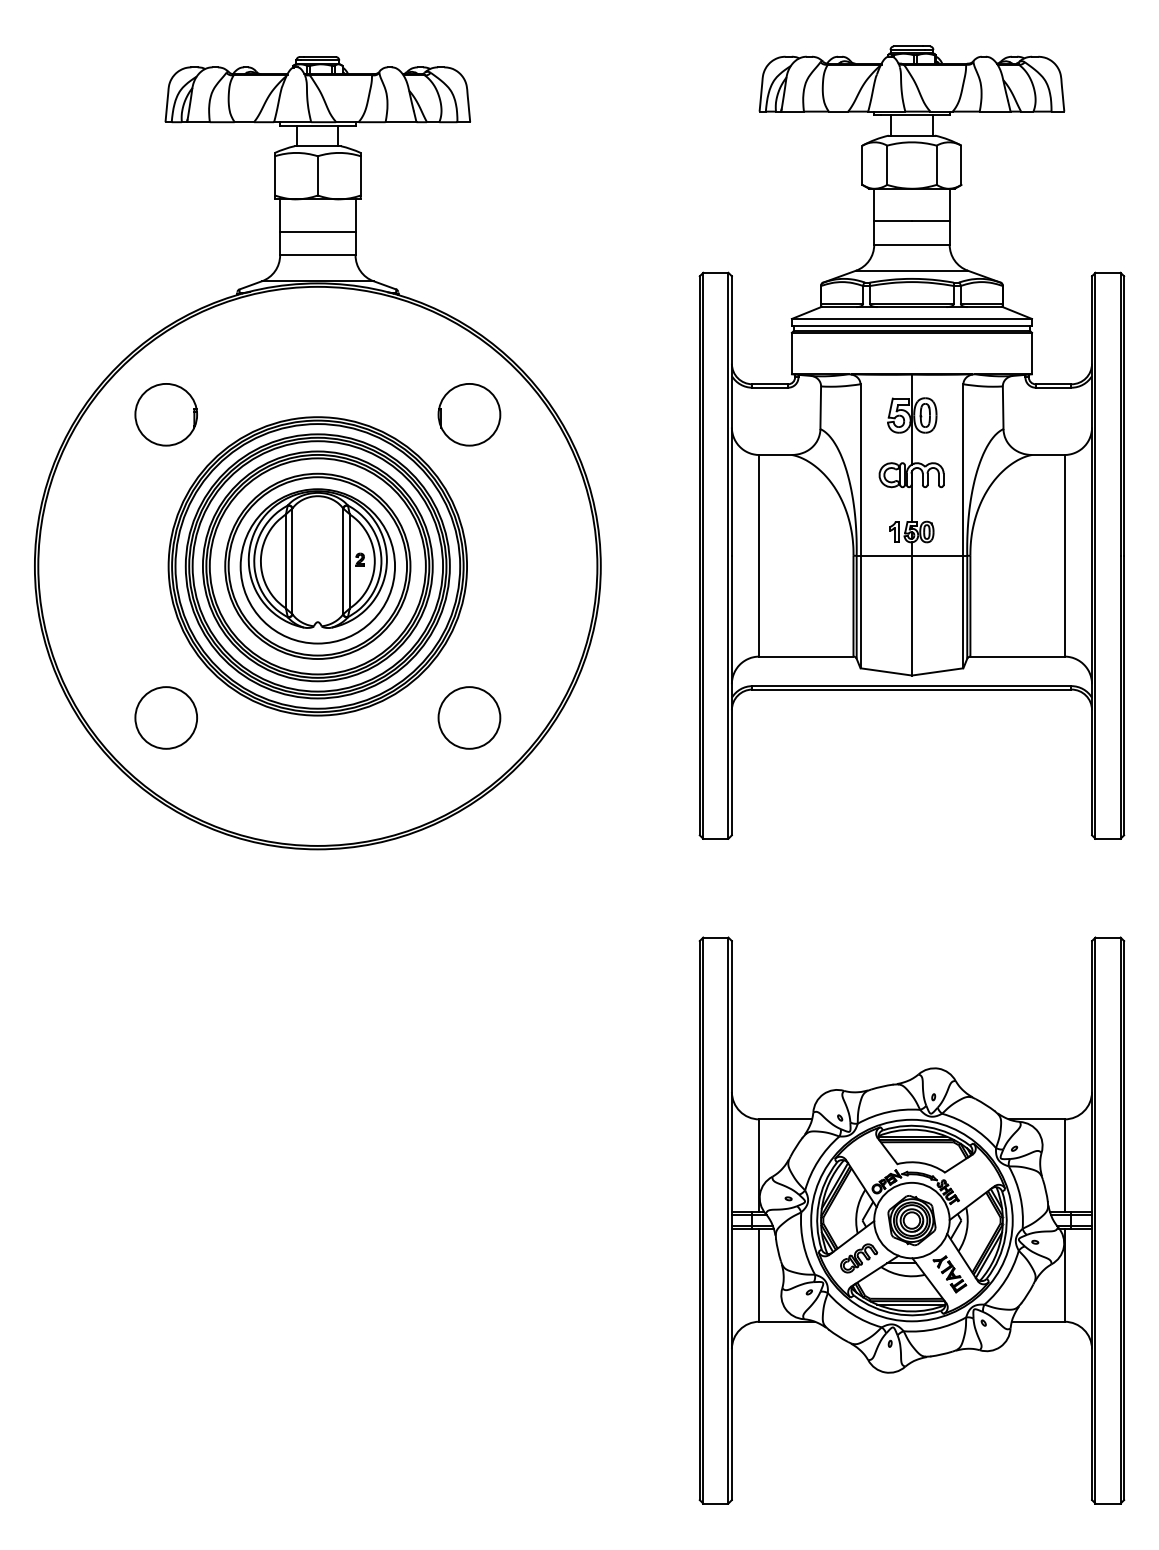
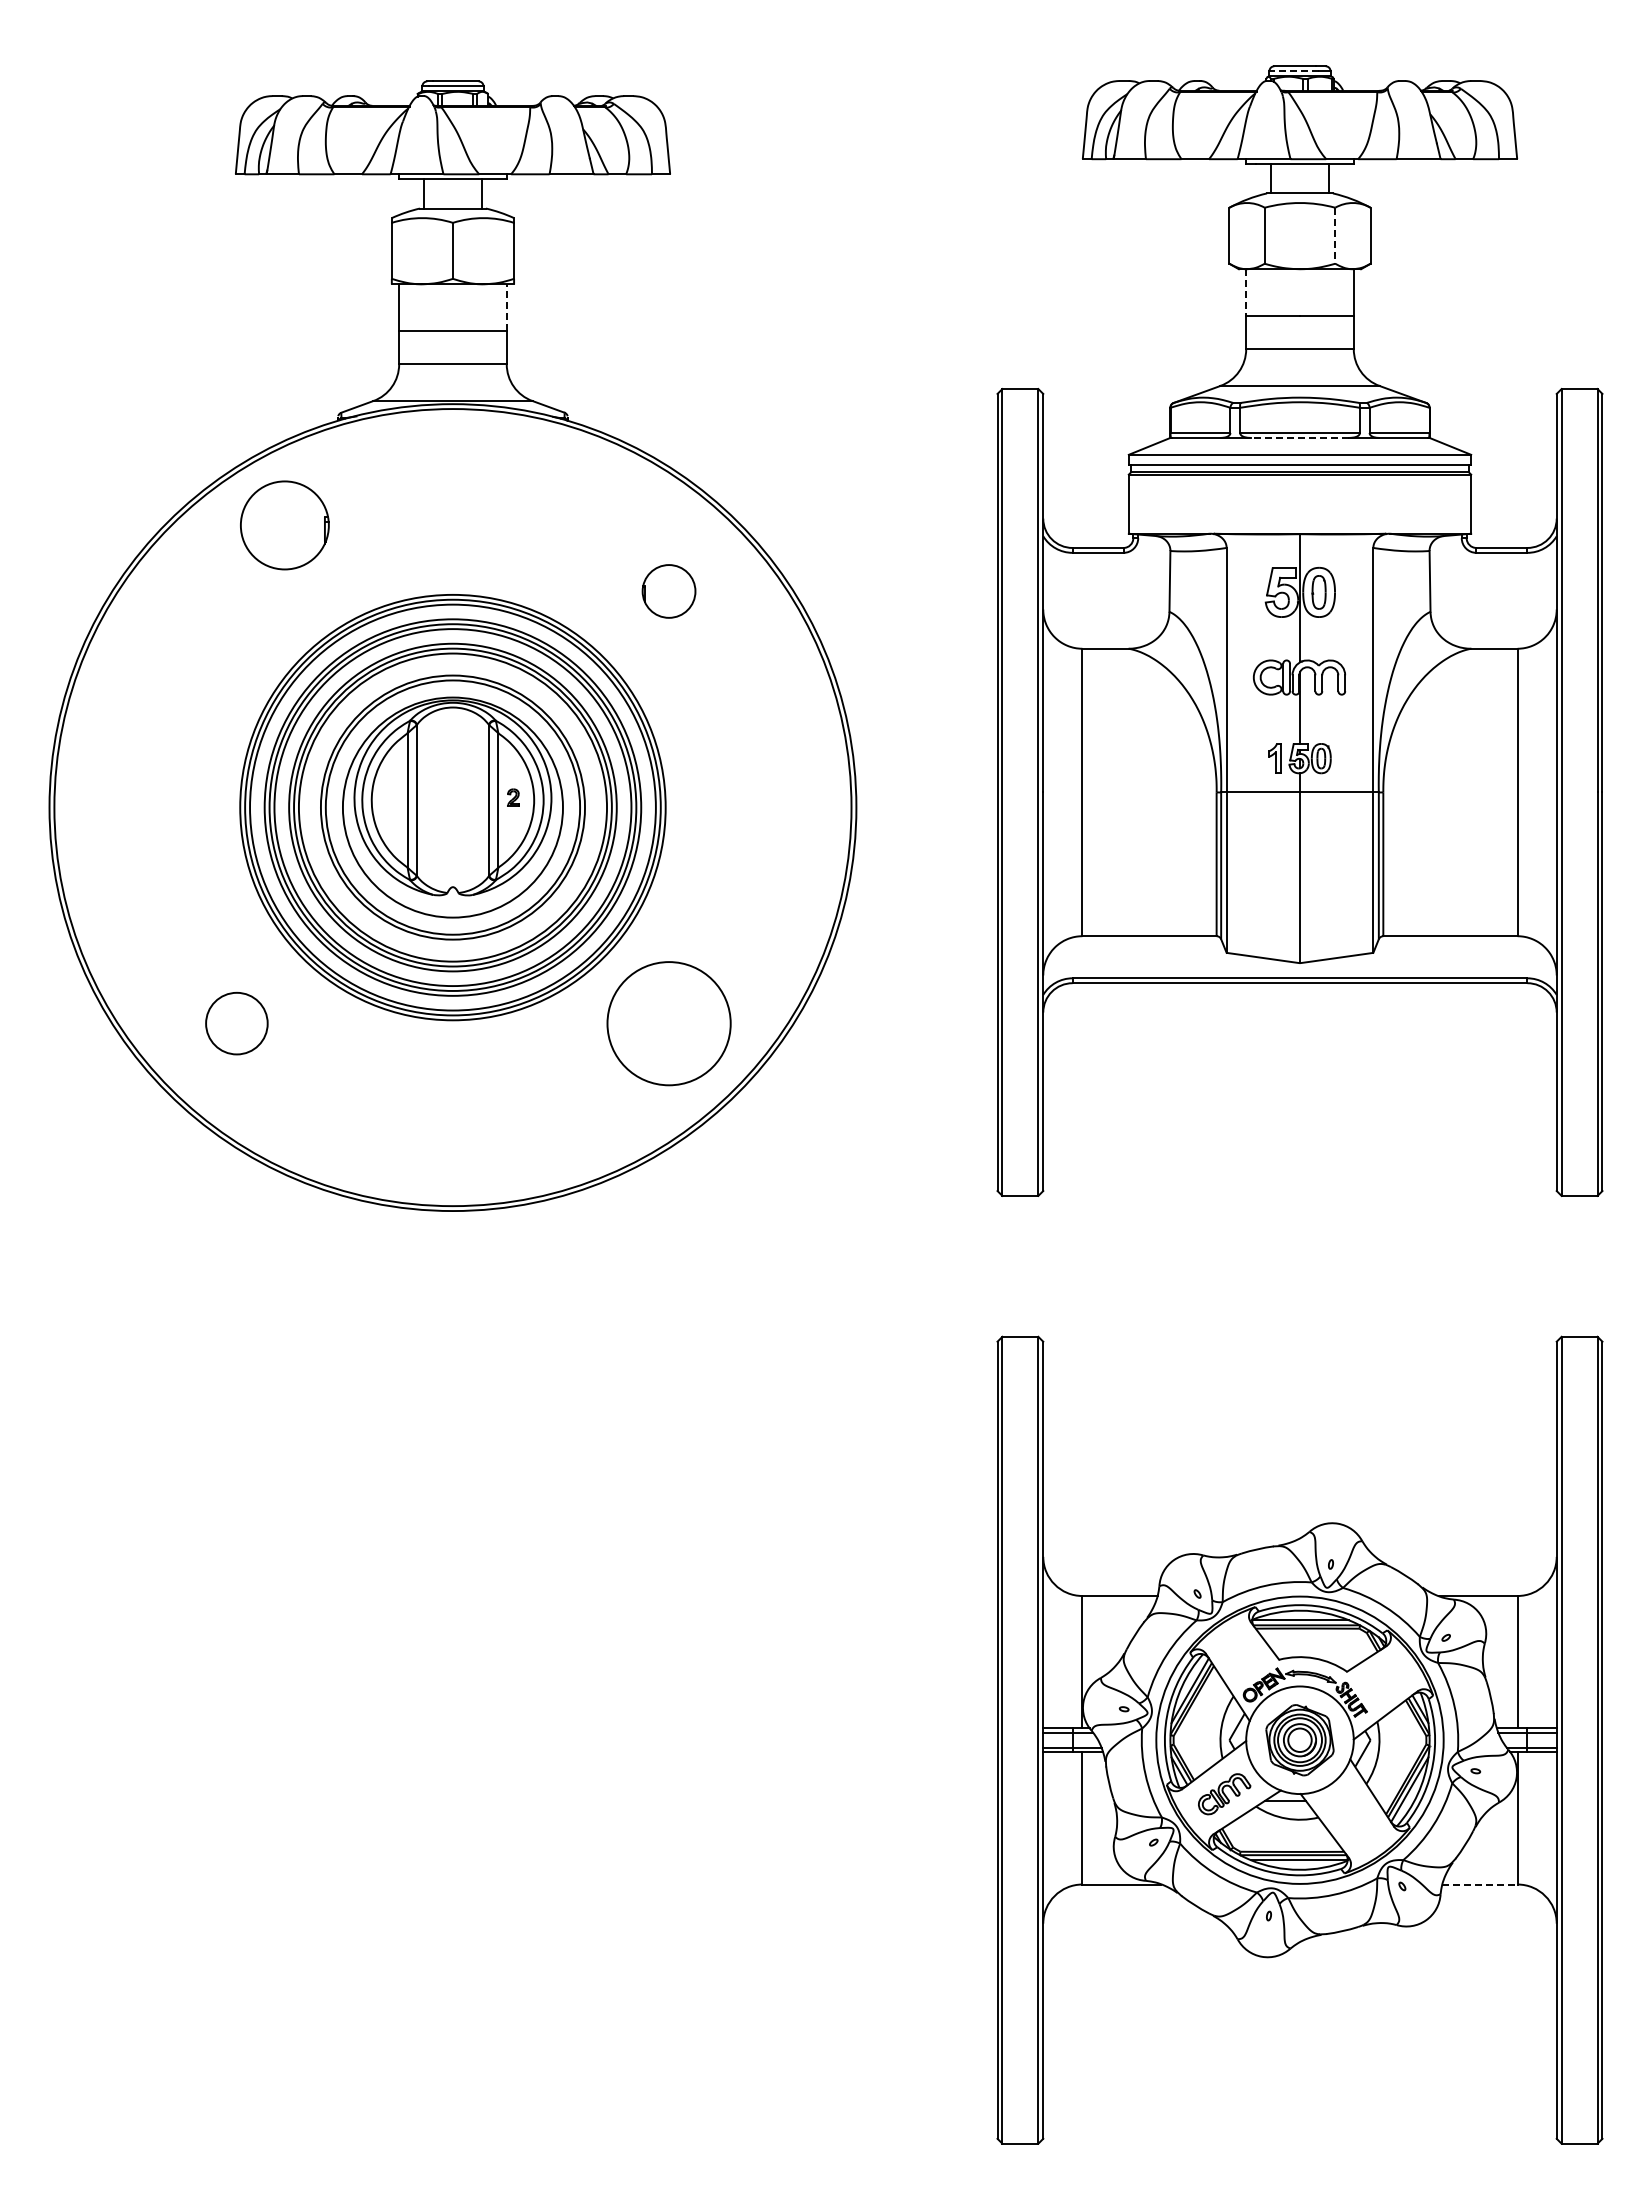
line: (908, 50) -> (1294, 71), solid -> dashed
line: (936, 165) -> (1335, 235), solid -> dashed
line: (874, 205) -> (1246, 292), solid -> dashed
line: (355, 215) -> (506, 307), solid -> dashed
line: (911, 306) -> (1299, 437), solid -> dashed
part: (166, 414) -> (284, 525), moved
part: (469, 414) -> (668, 591), size x0.6
circle: (166, 717) -> (236, 1023), size x0.7
circle: (469, 717) -> (669, 1023), size x1.4
part: (950, 1274) -> (1354, 1816), removed
line: (1037, 1321) -> (1479, 1884), solid -> dashed

